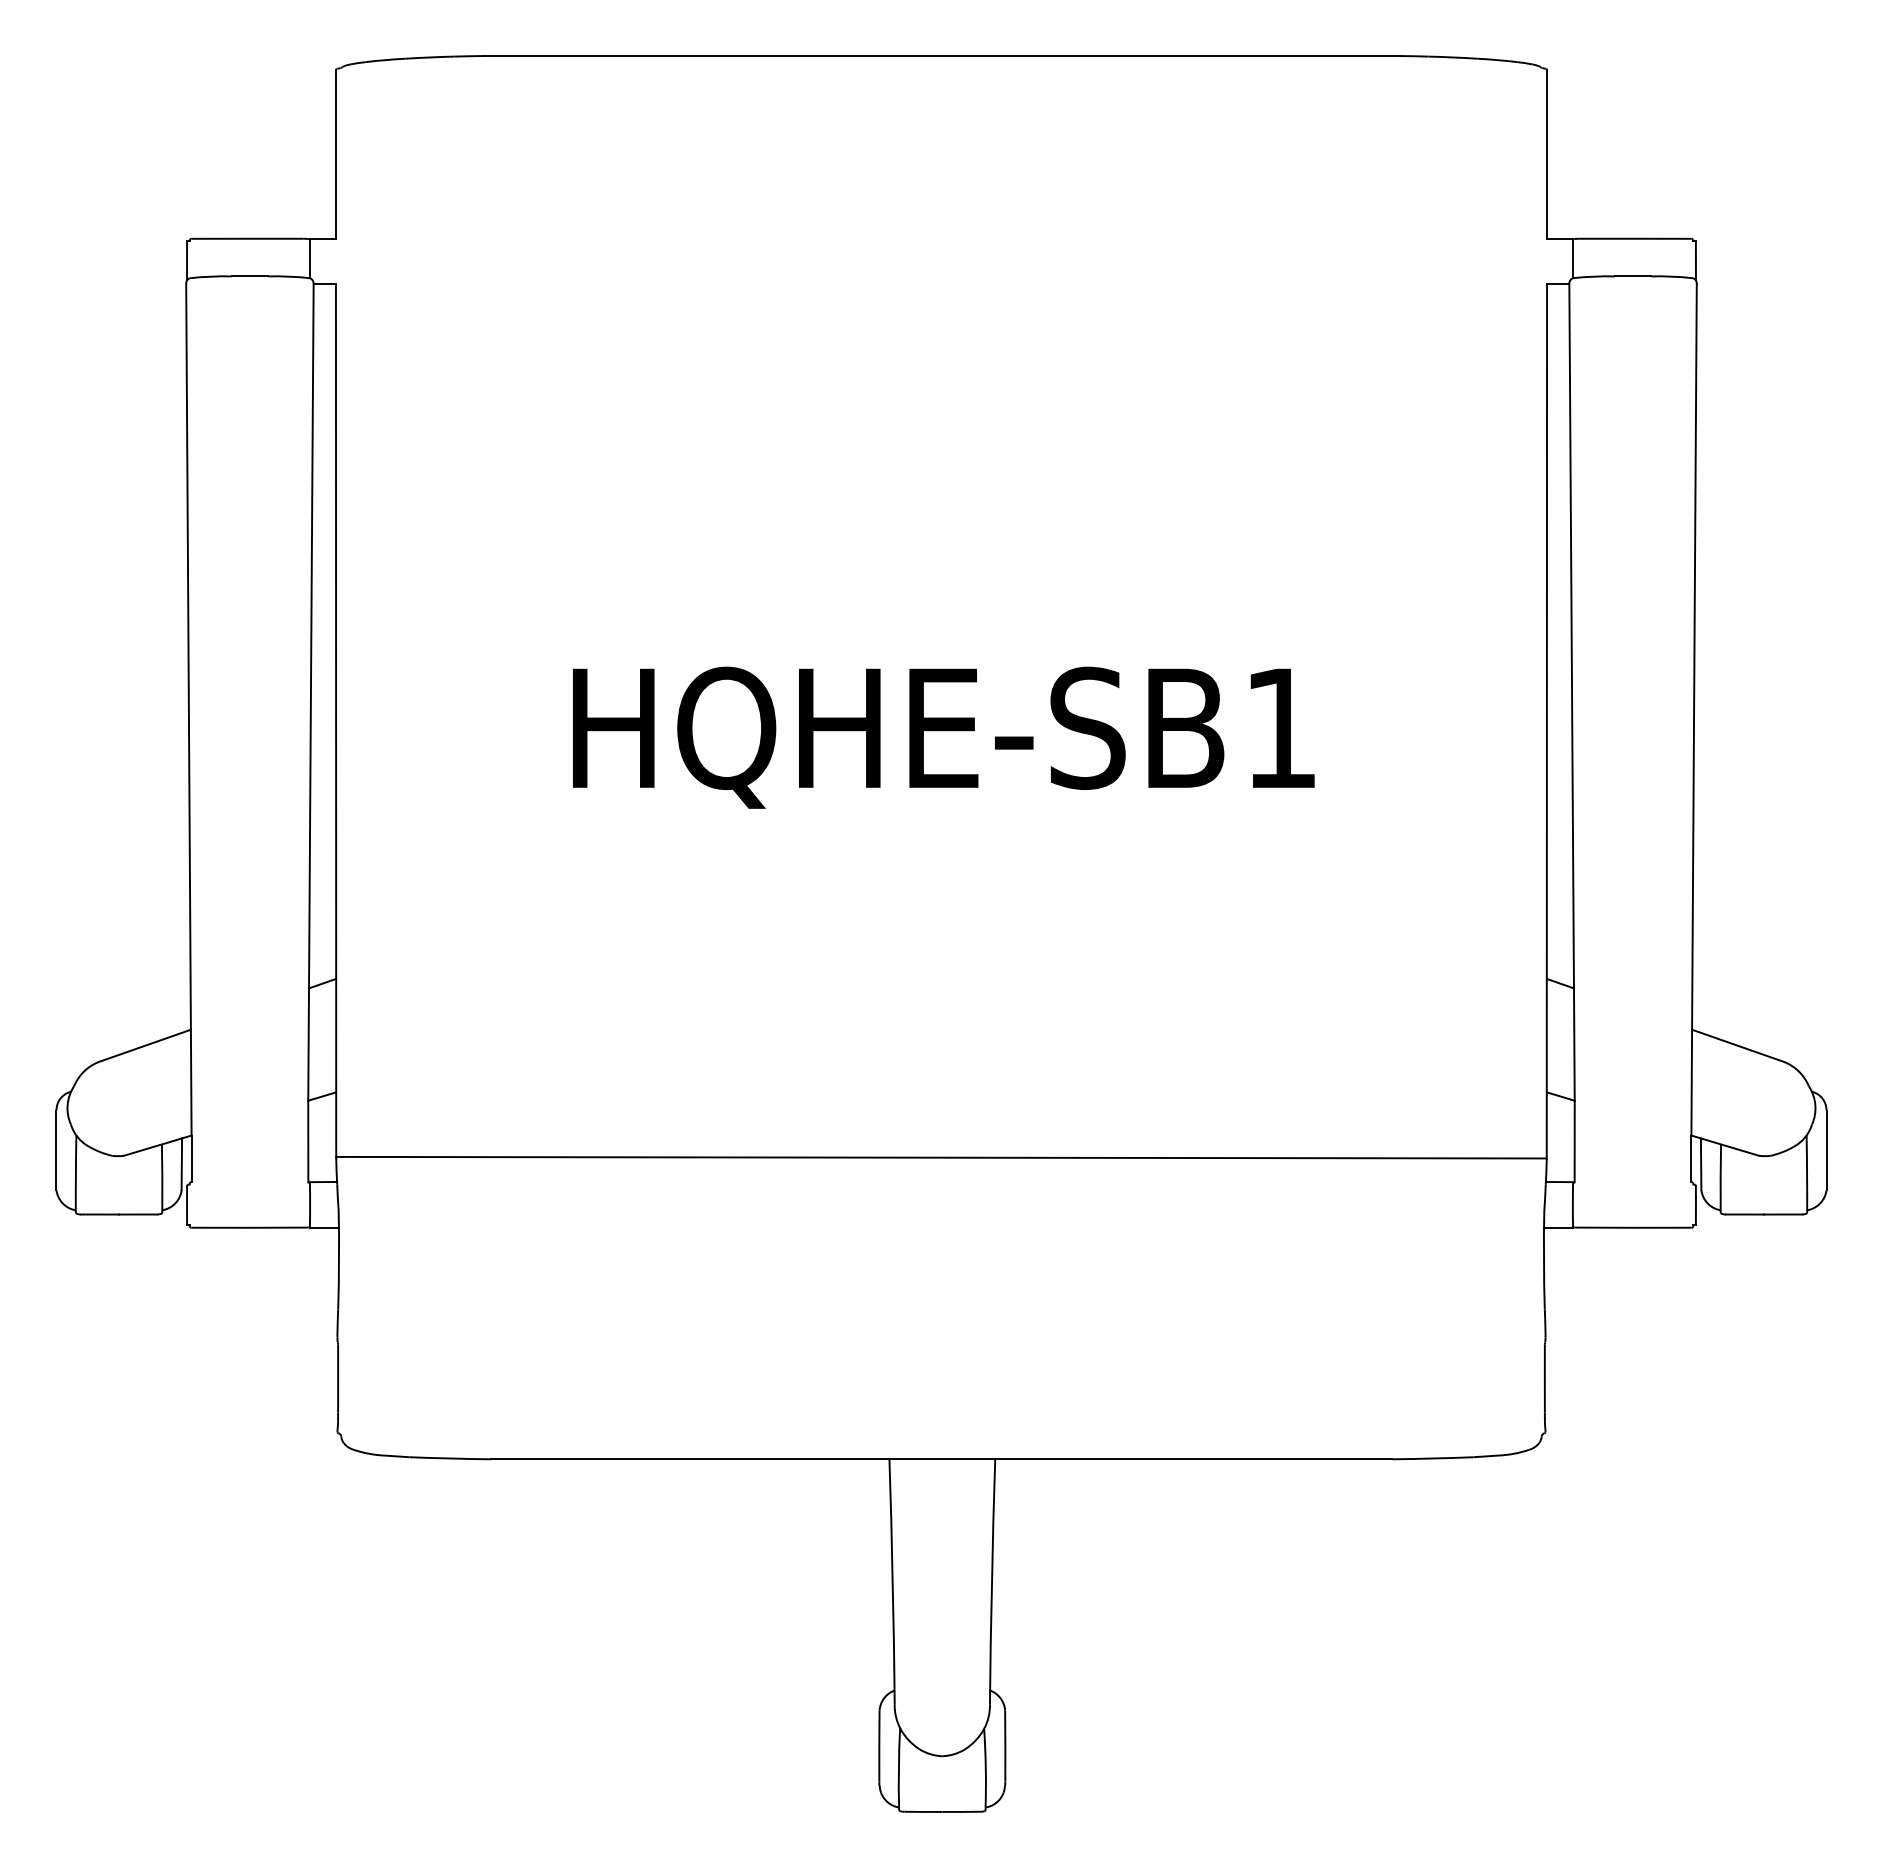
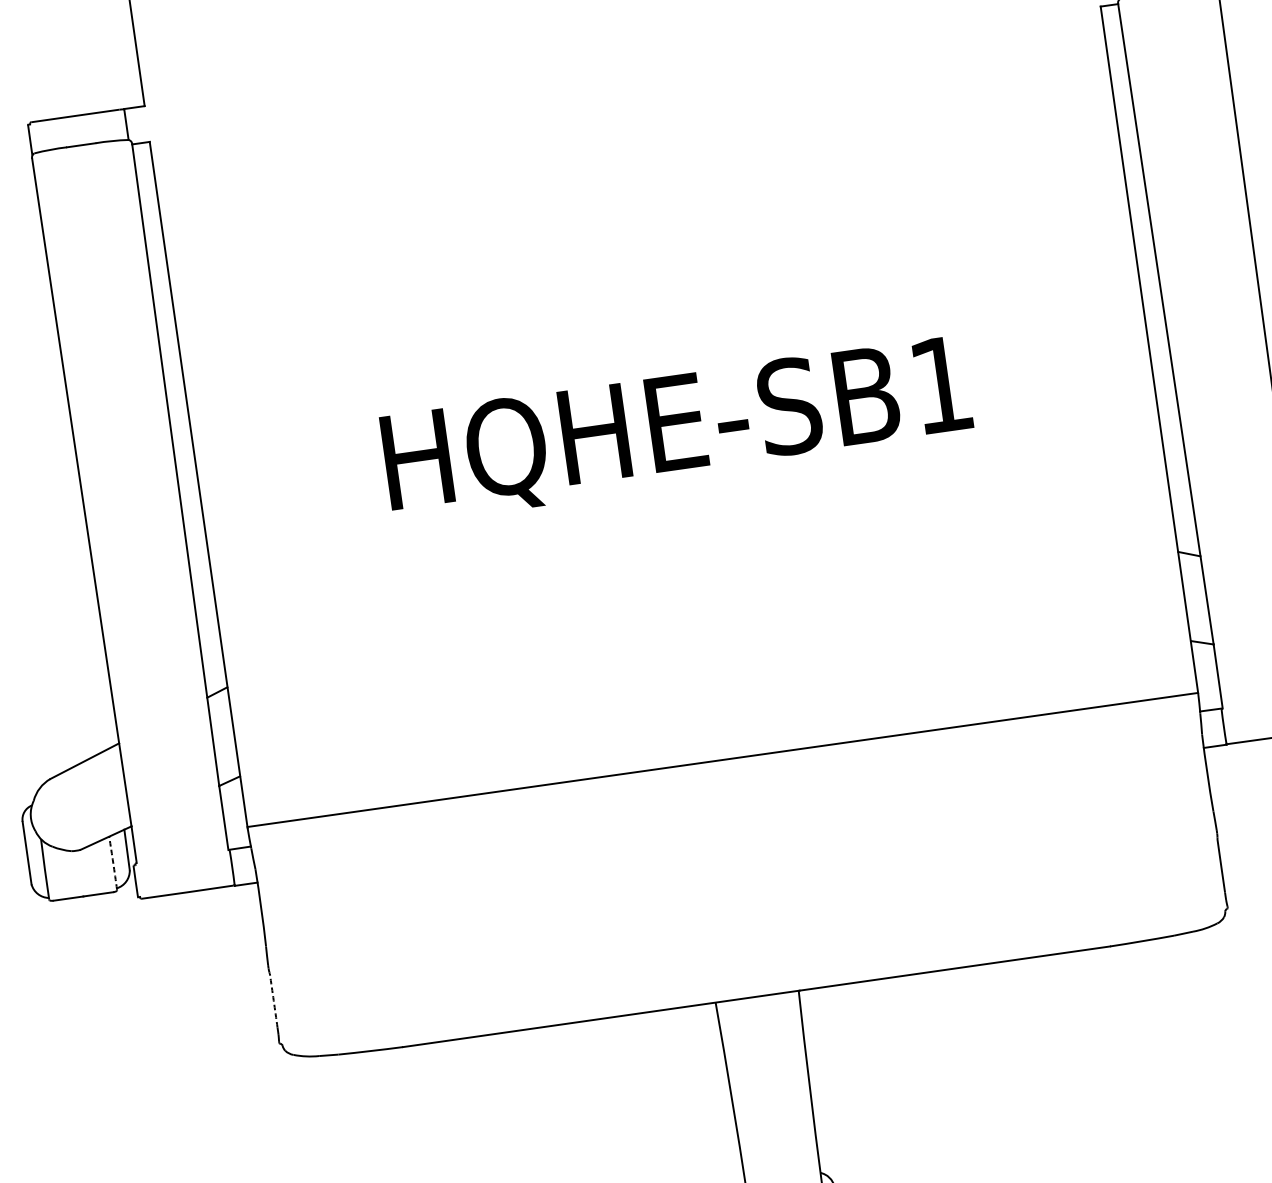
arc: (162, 1178) -> (113, 863), solid -> dashed
arc: (338, 1378) -> (274, 1000), solid -> dashed

